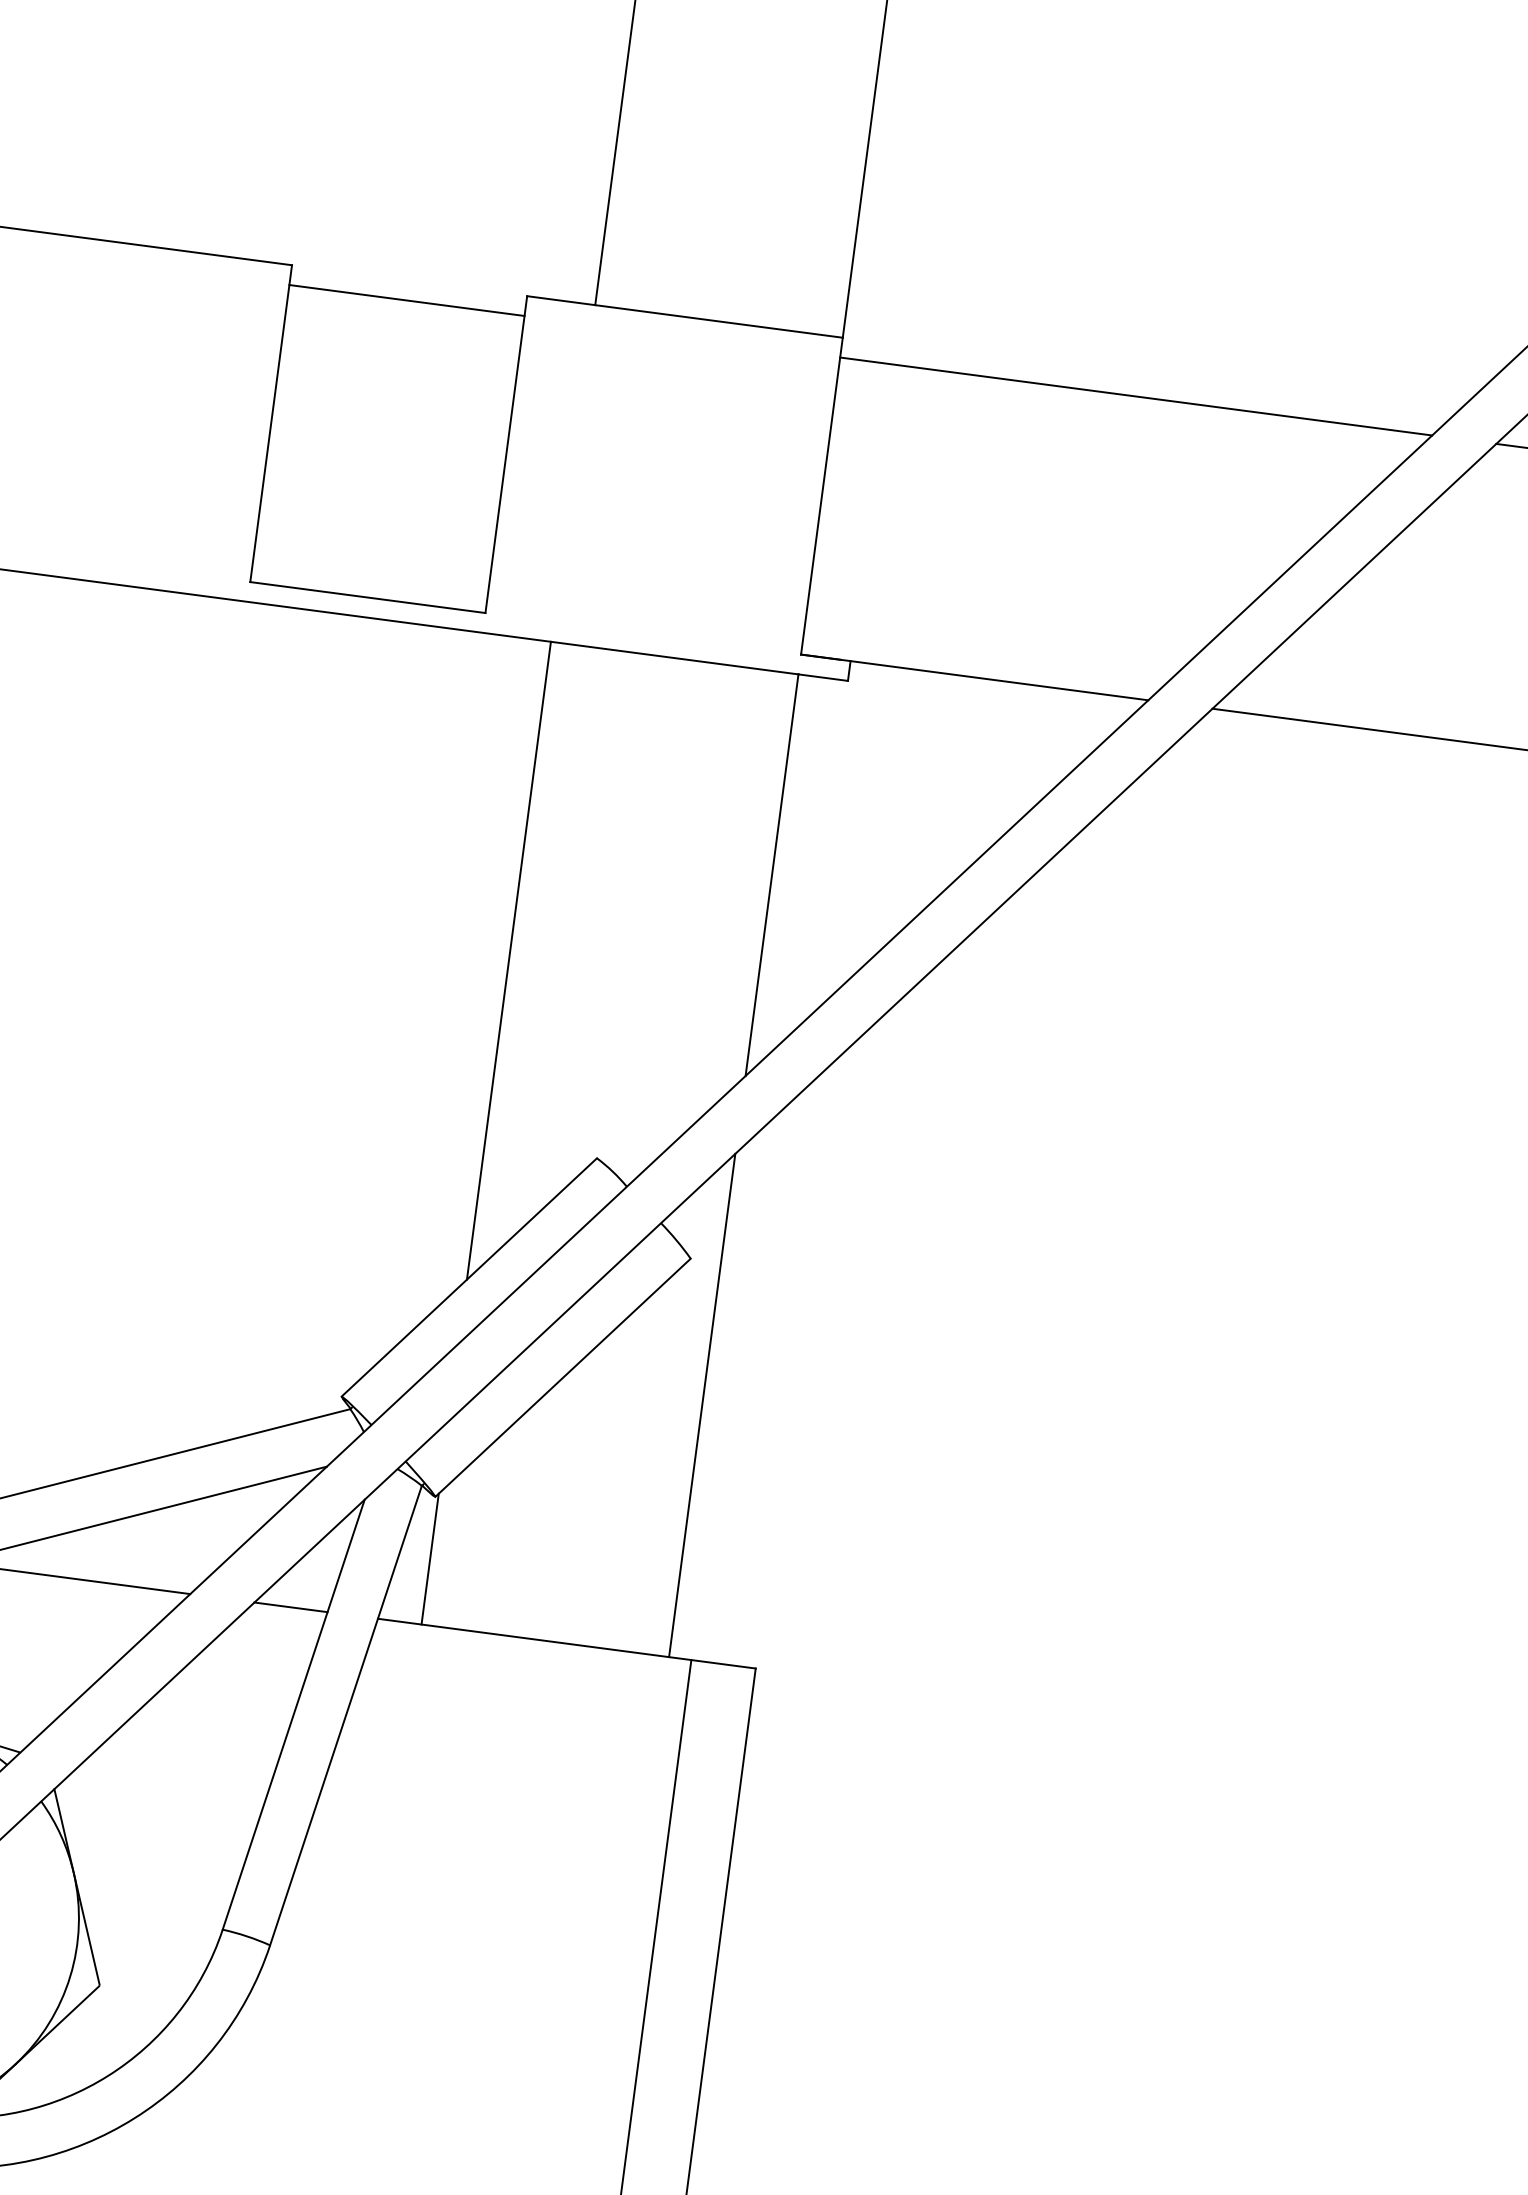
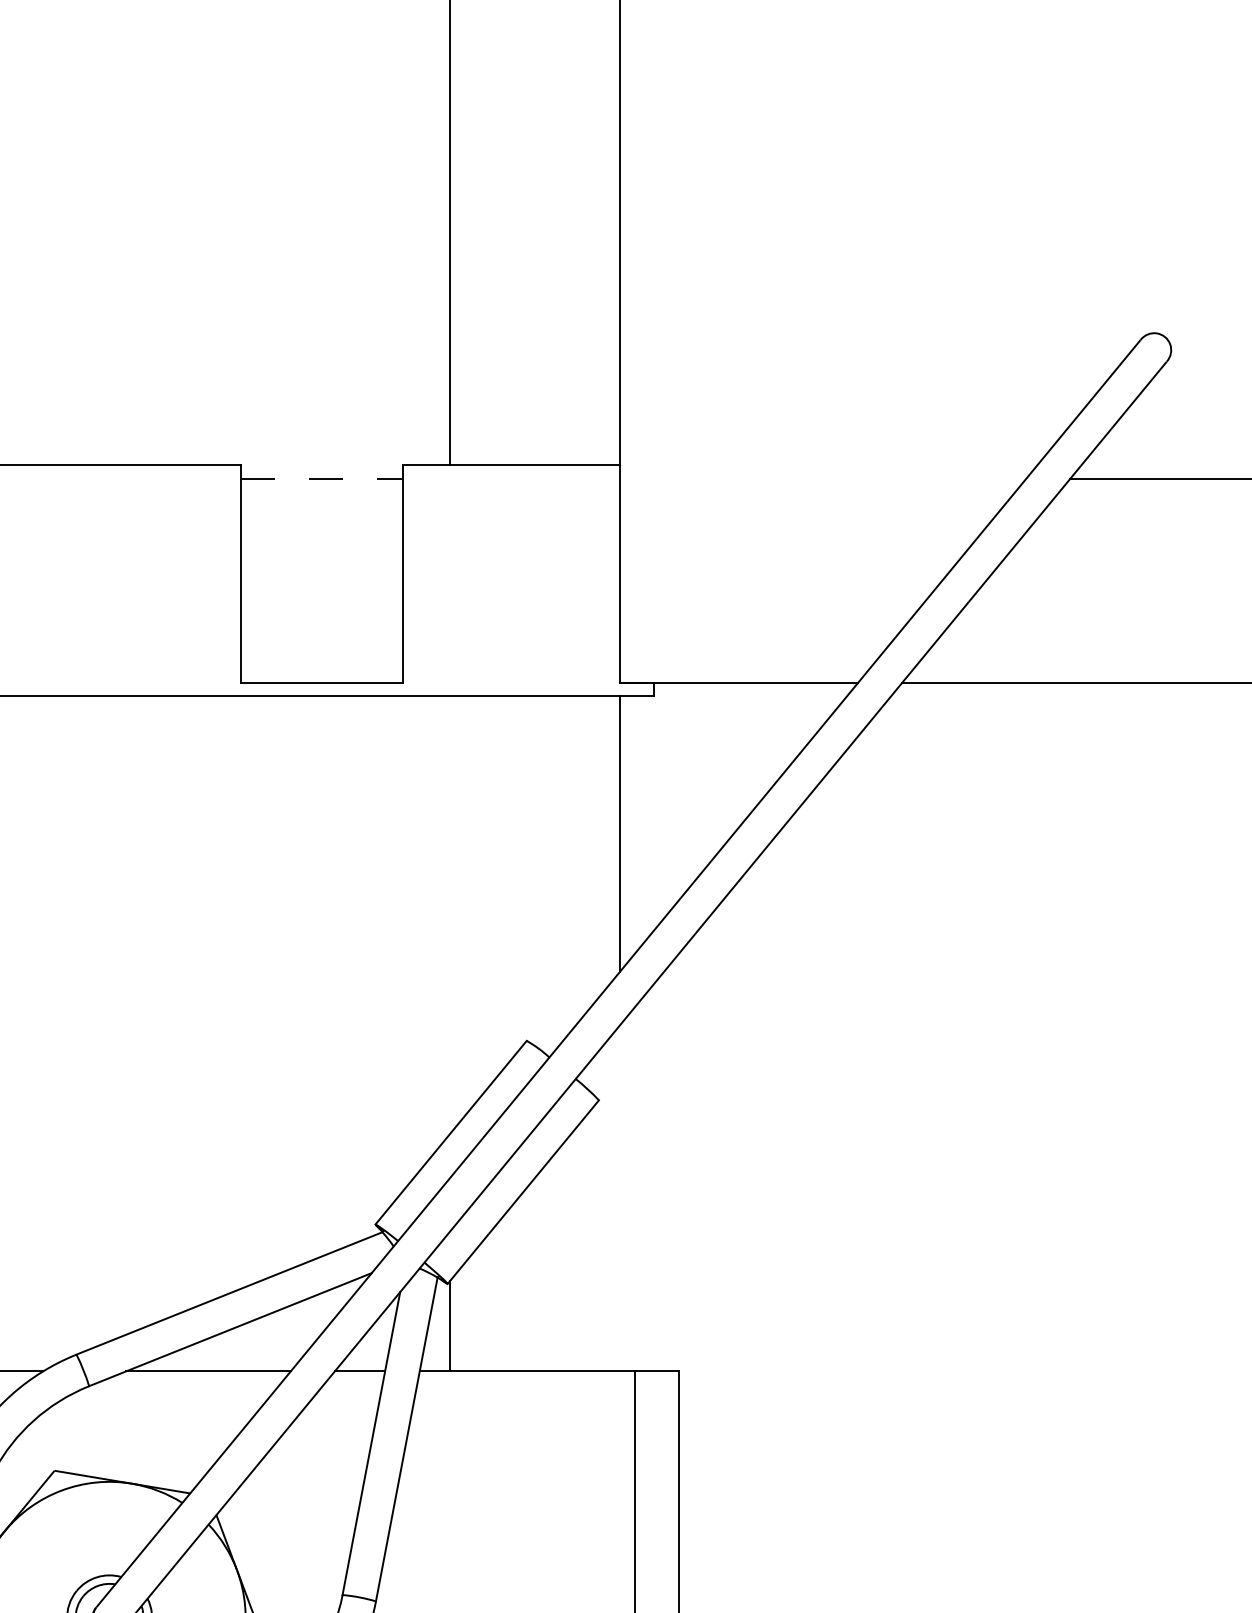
line: (407, 300) -> (322, 478), solid -> dashed
line: (1135, 396) -> (822, 478), removed
line: (508, 960) -> (449, 915), removed
line: (701, 1405) -> (619, 1198), removed

